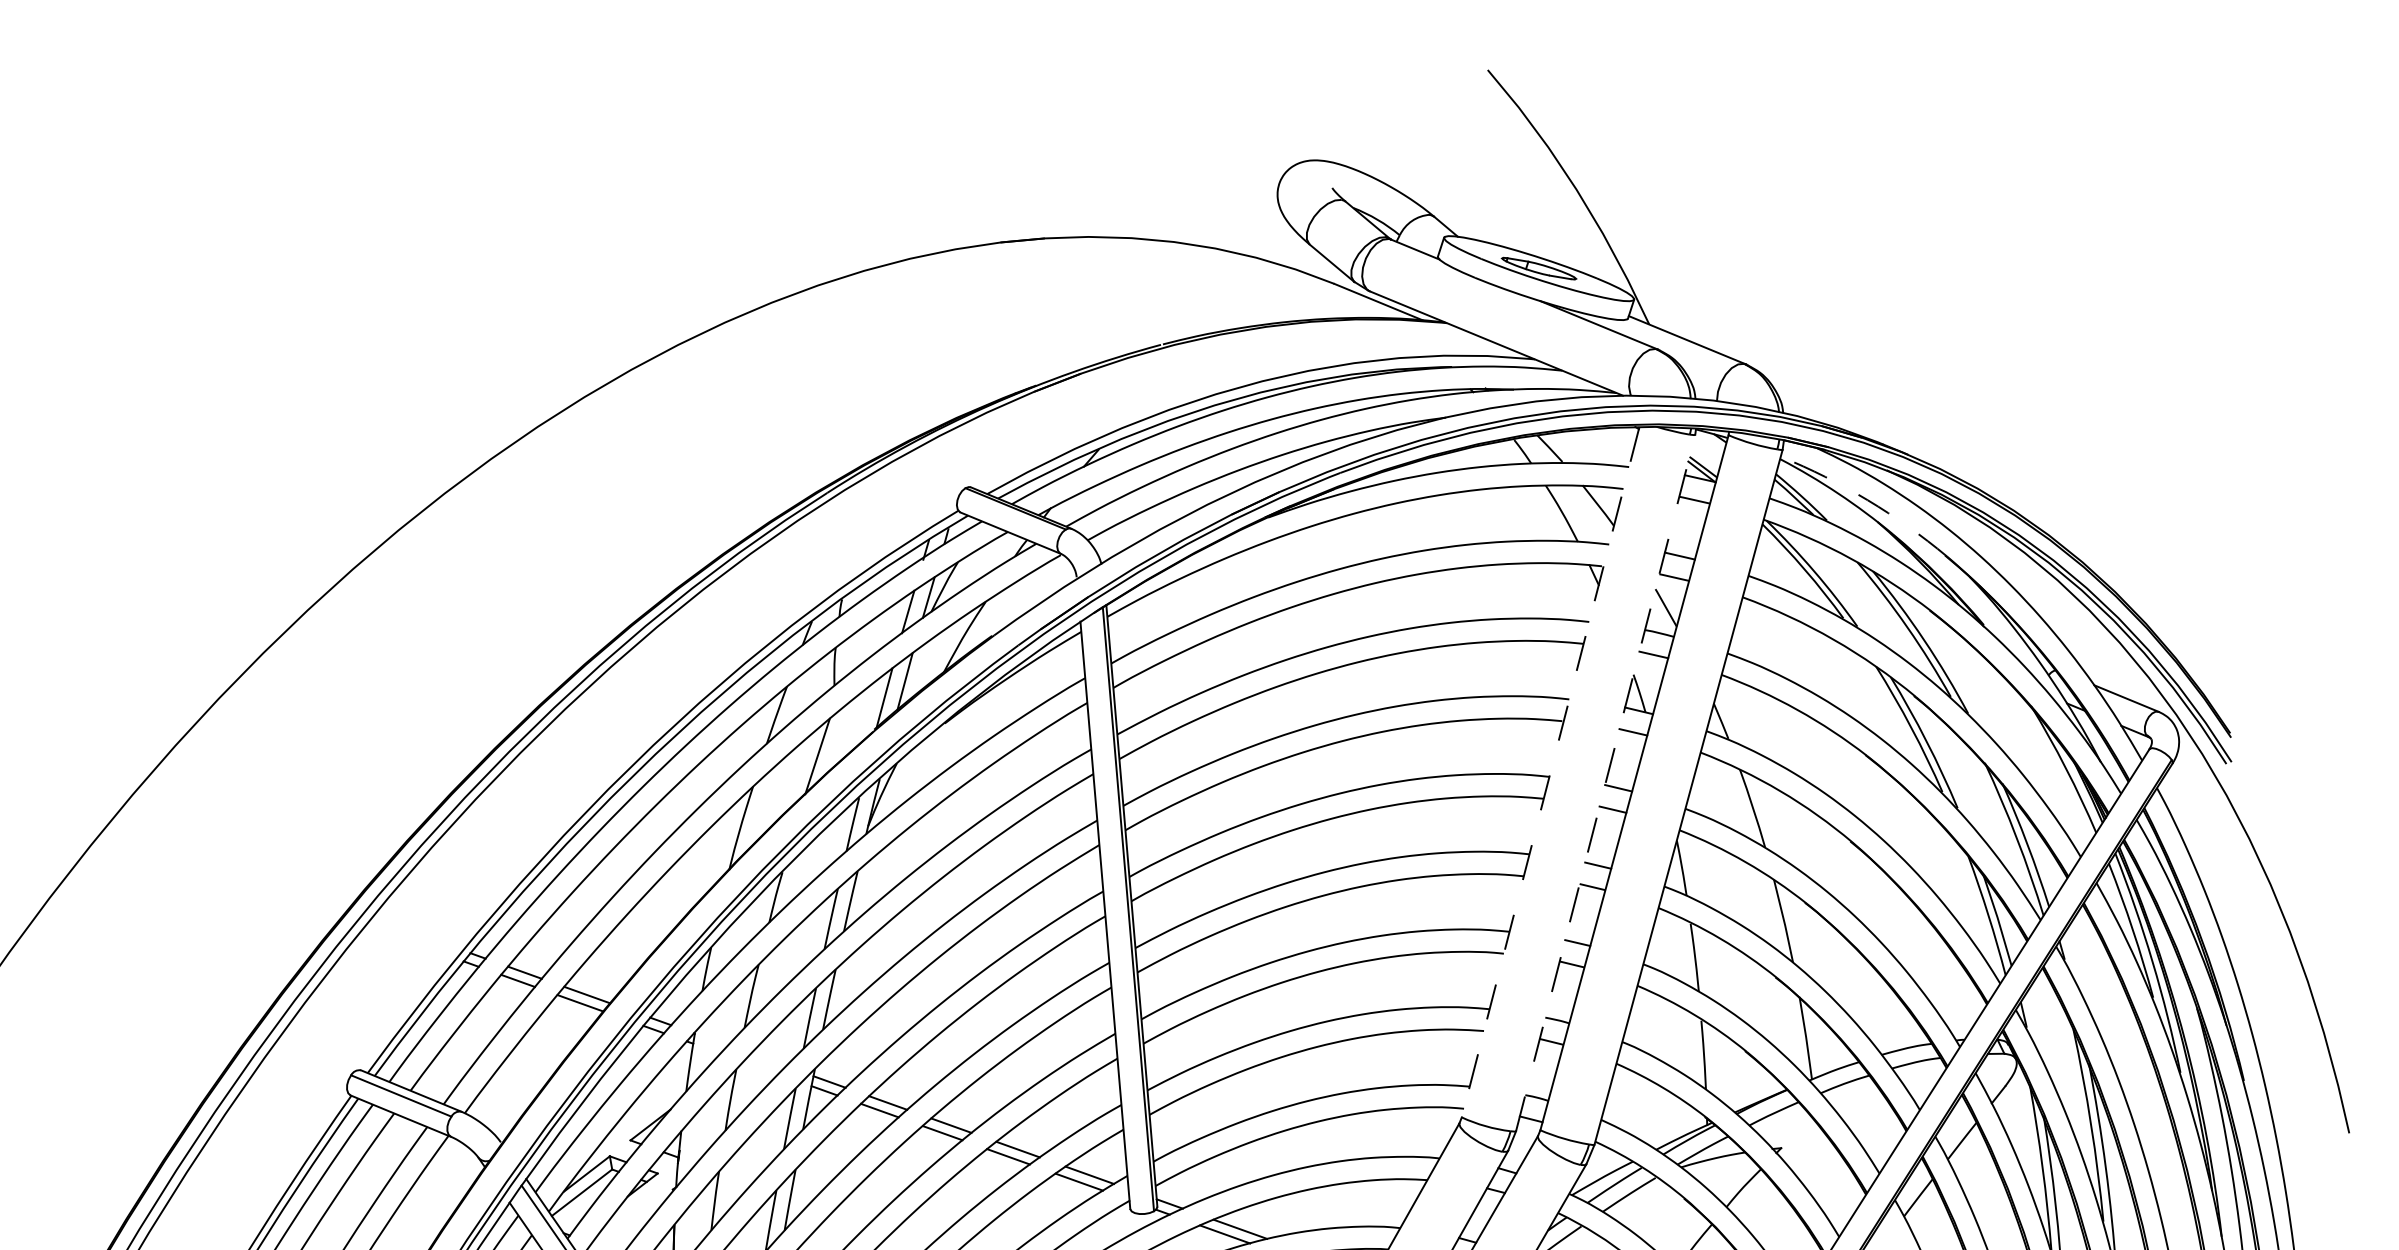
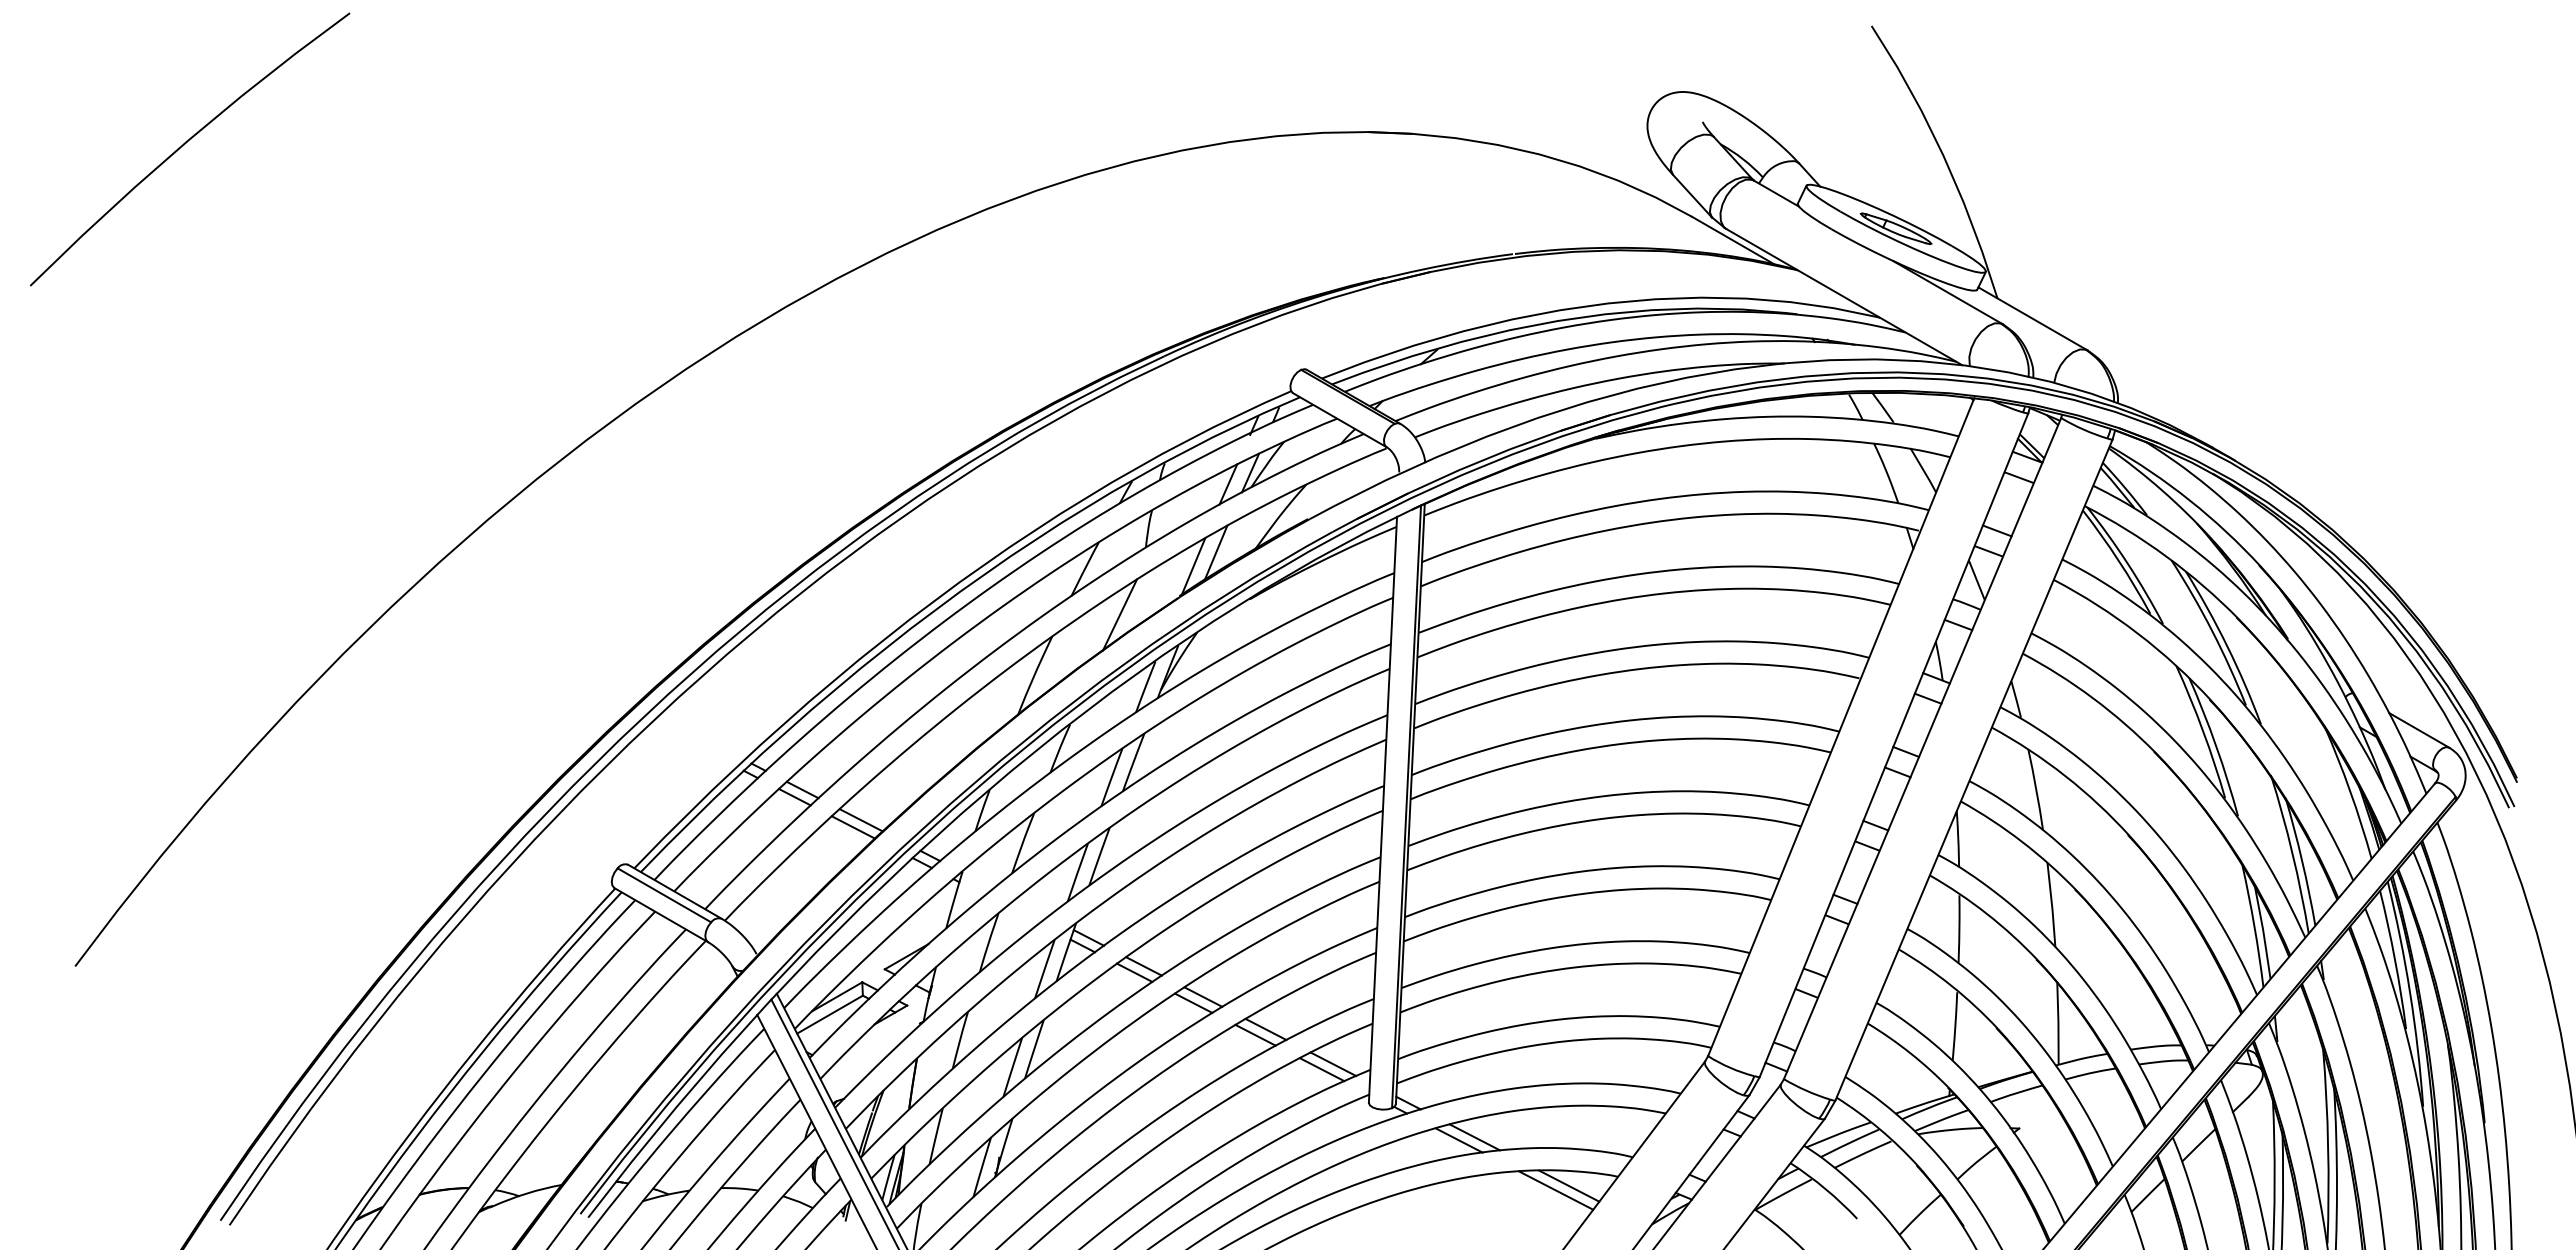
arc: (1867, 500) -> (2189, 500), dashed -> solid
line: (1550, 772) -> (1841, 727), dashed -> solid
line: (1606, 782) -> (1894, 744), dashed -> solid

